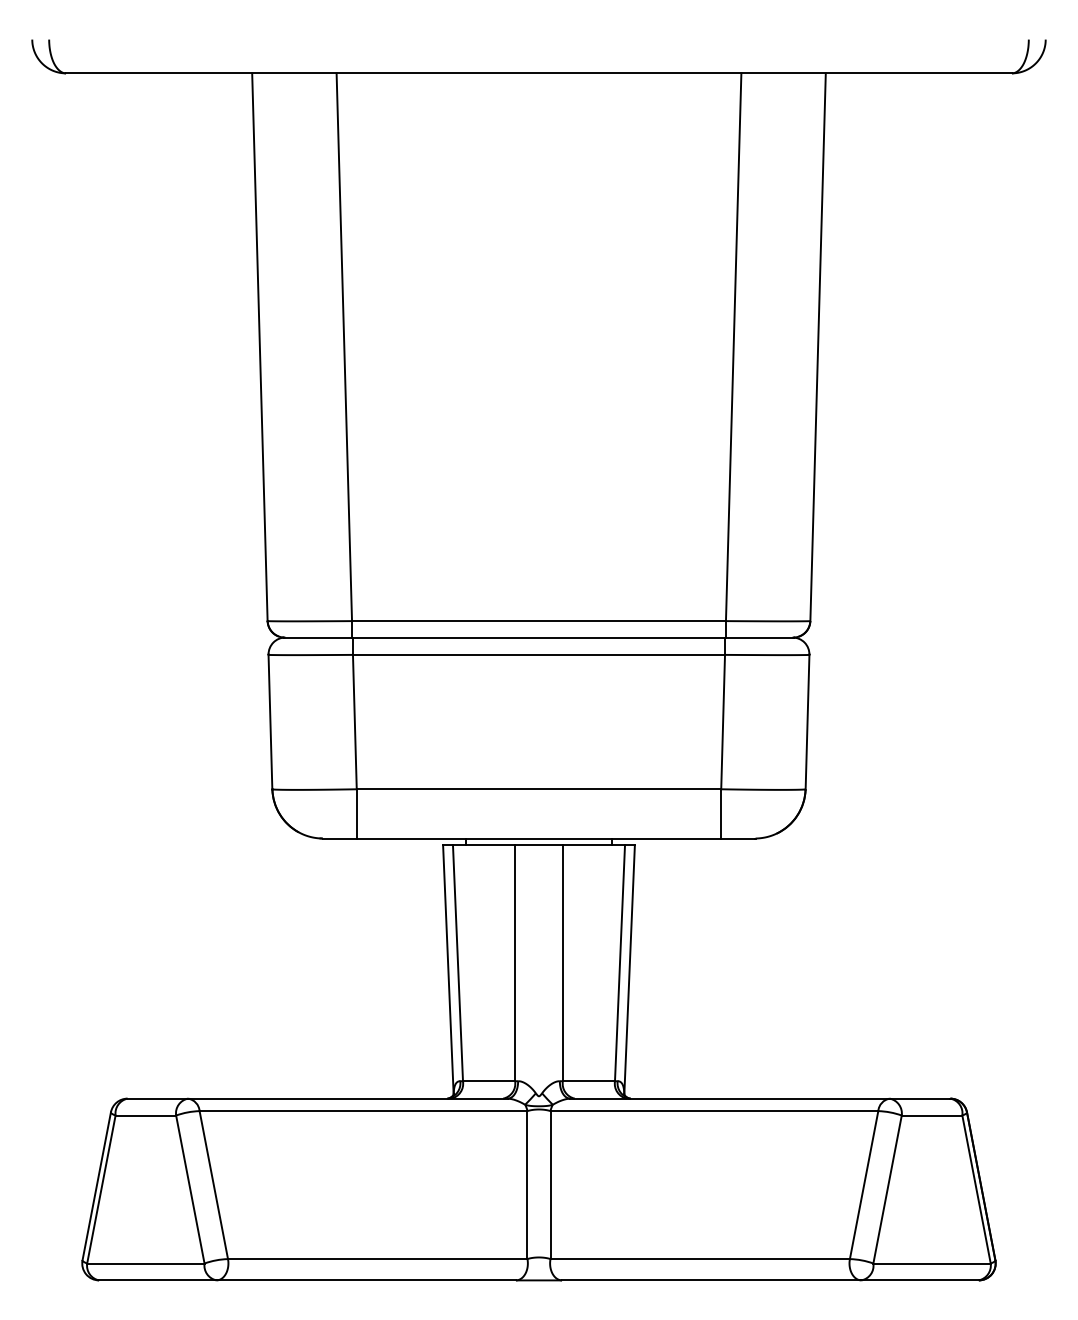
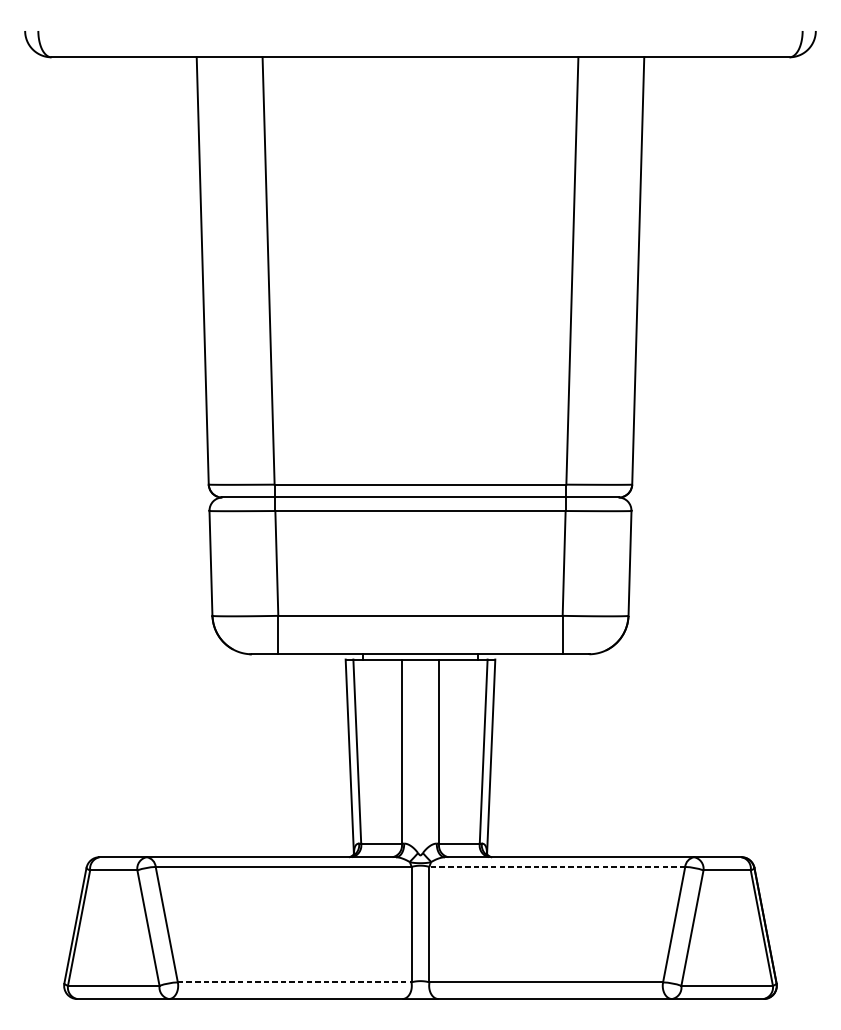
line: (714, 1111) -> (557, 867), solid -> dashed
line: (377, 1259) -> (294, 982), solid -> dashed

